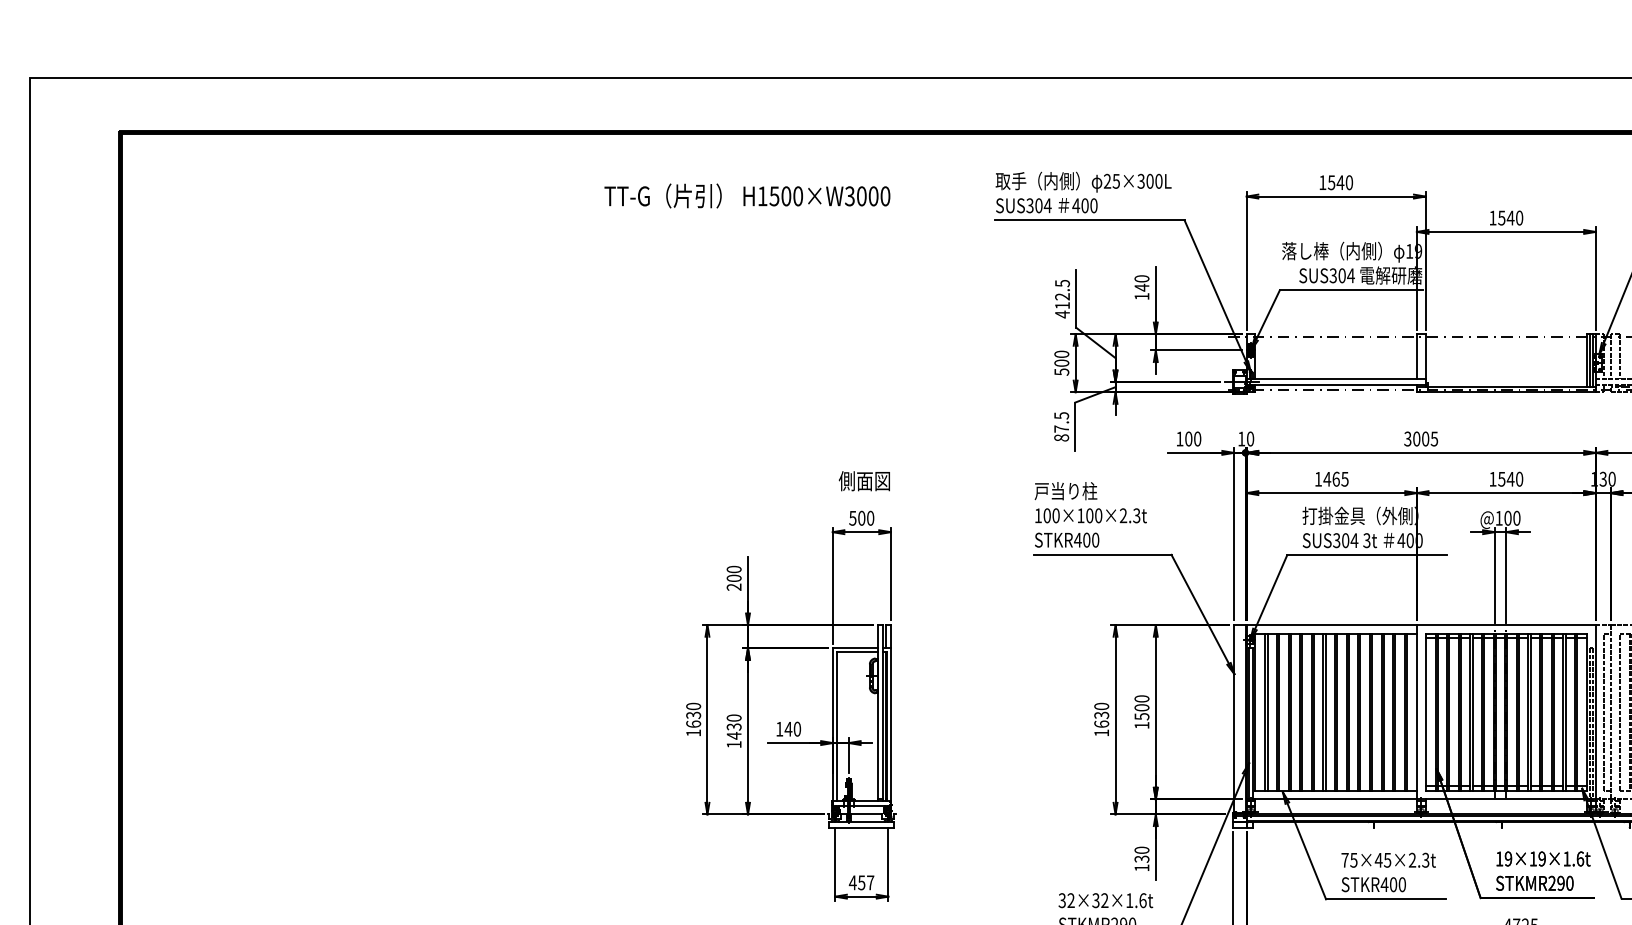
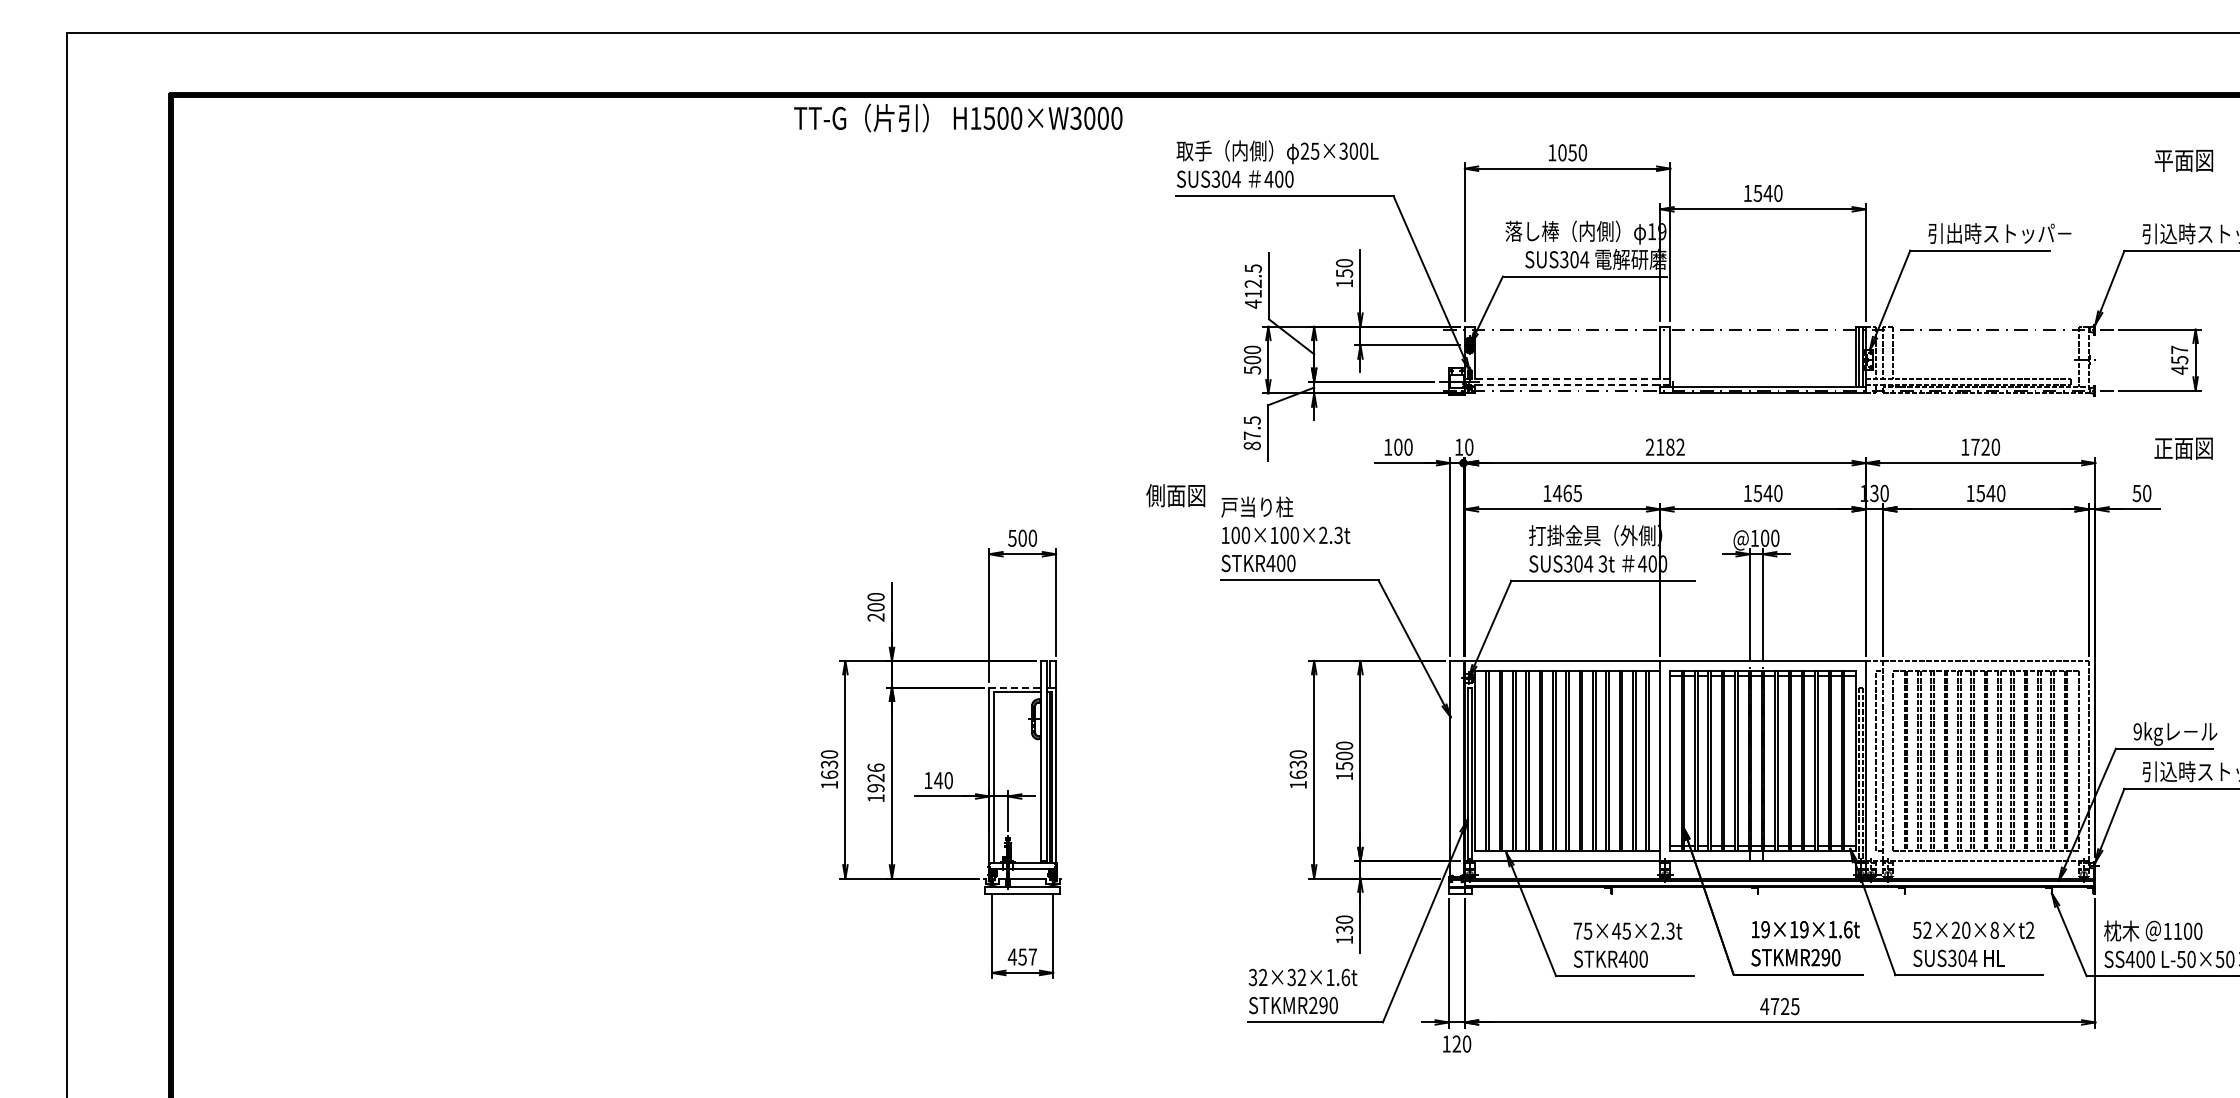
text: (1336, 182) -> (1567, 152), 1540 -> 1050
text: (747, 195) -> (958, 117), moved
text: (1141, 287) -> (1344, 273), 140 -> 150
line: (1336, 379) -> (1567, 378), solid -> dashed
line: (1336, 384) -> (1567, 384), solid -> dashed
text: (1420, 438) -> (1664, 446), 3005 -> 2182
text: (864, 481) -> (1175, 495), moved
line: (855, 648) -> (1015, 687), solid -> dashed
text: (733, 726) -> (875, 777), 1430 -> 1926

